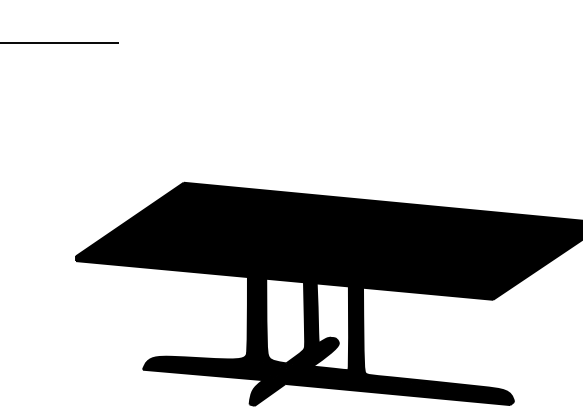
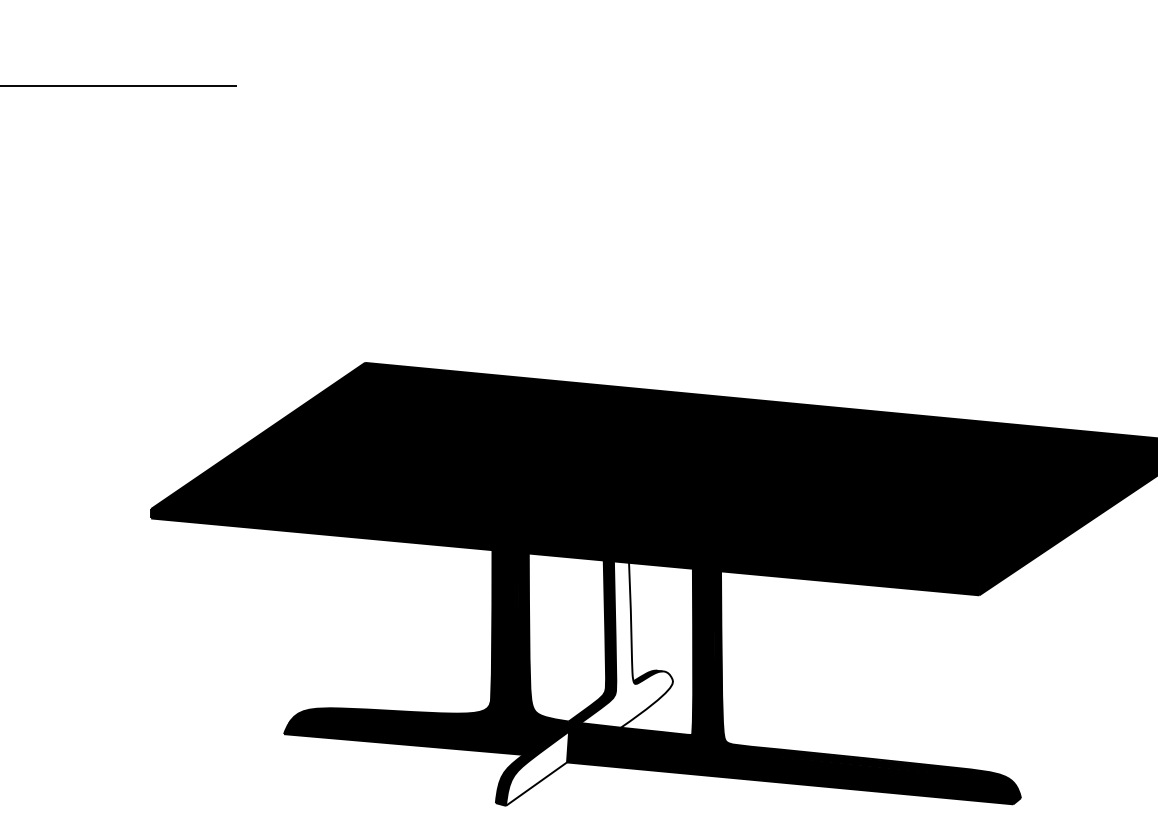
fill: (315, 324) -> (626, 644), removed
fill: (270, 386) -> (537, 767), removed

